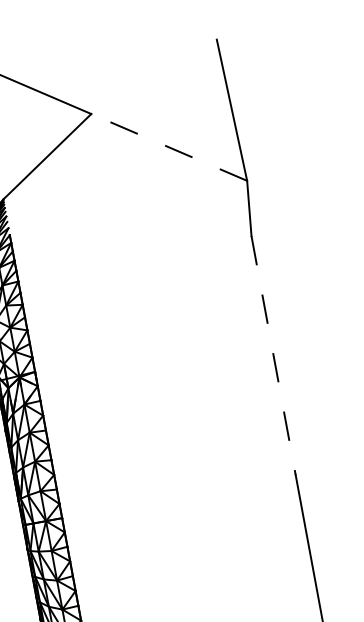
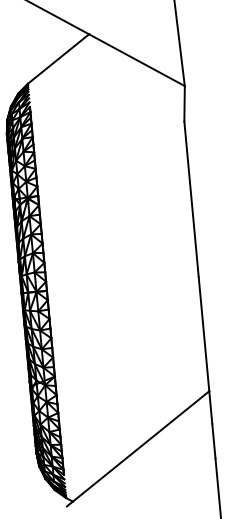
line: (168, 146) -> (136, 59), dashed -> solid
line: (273, 355) -> (191, 199), dashed -> solid

